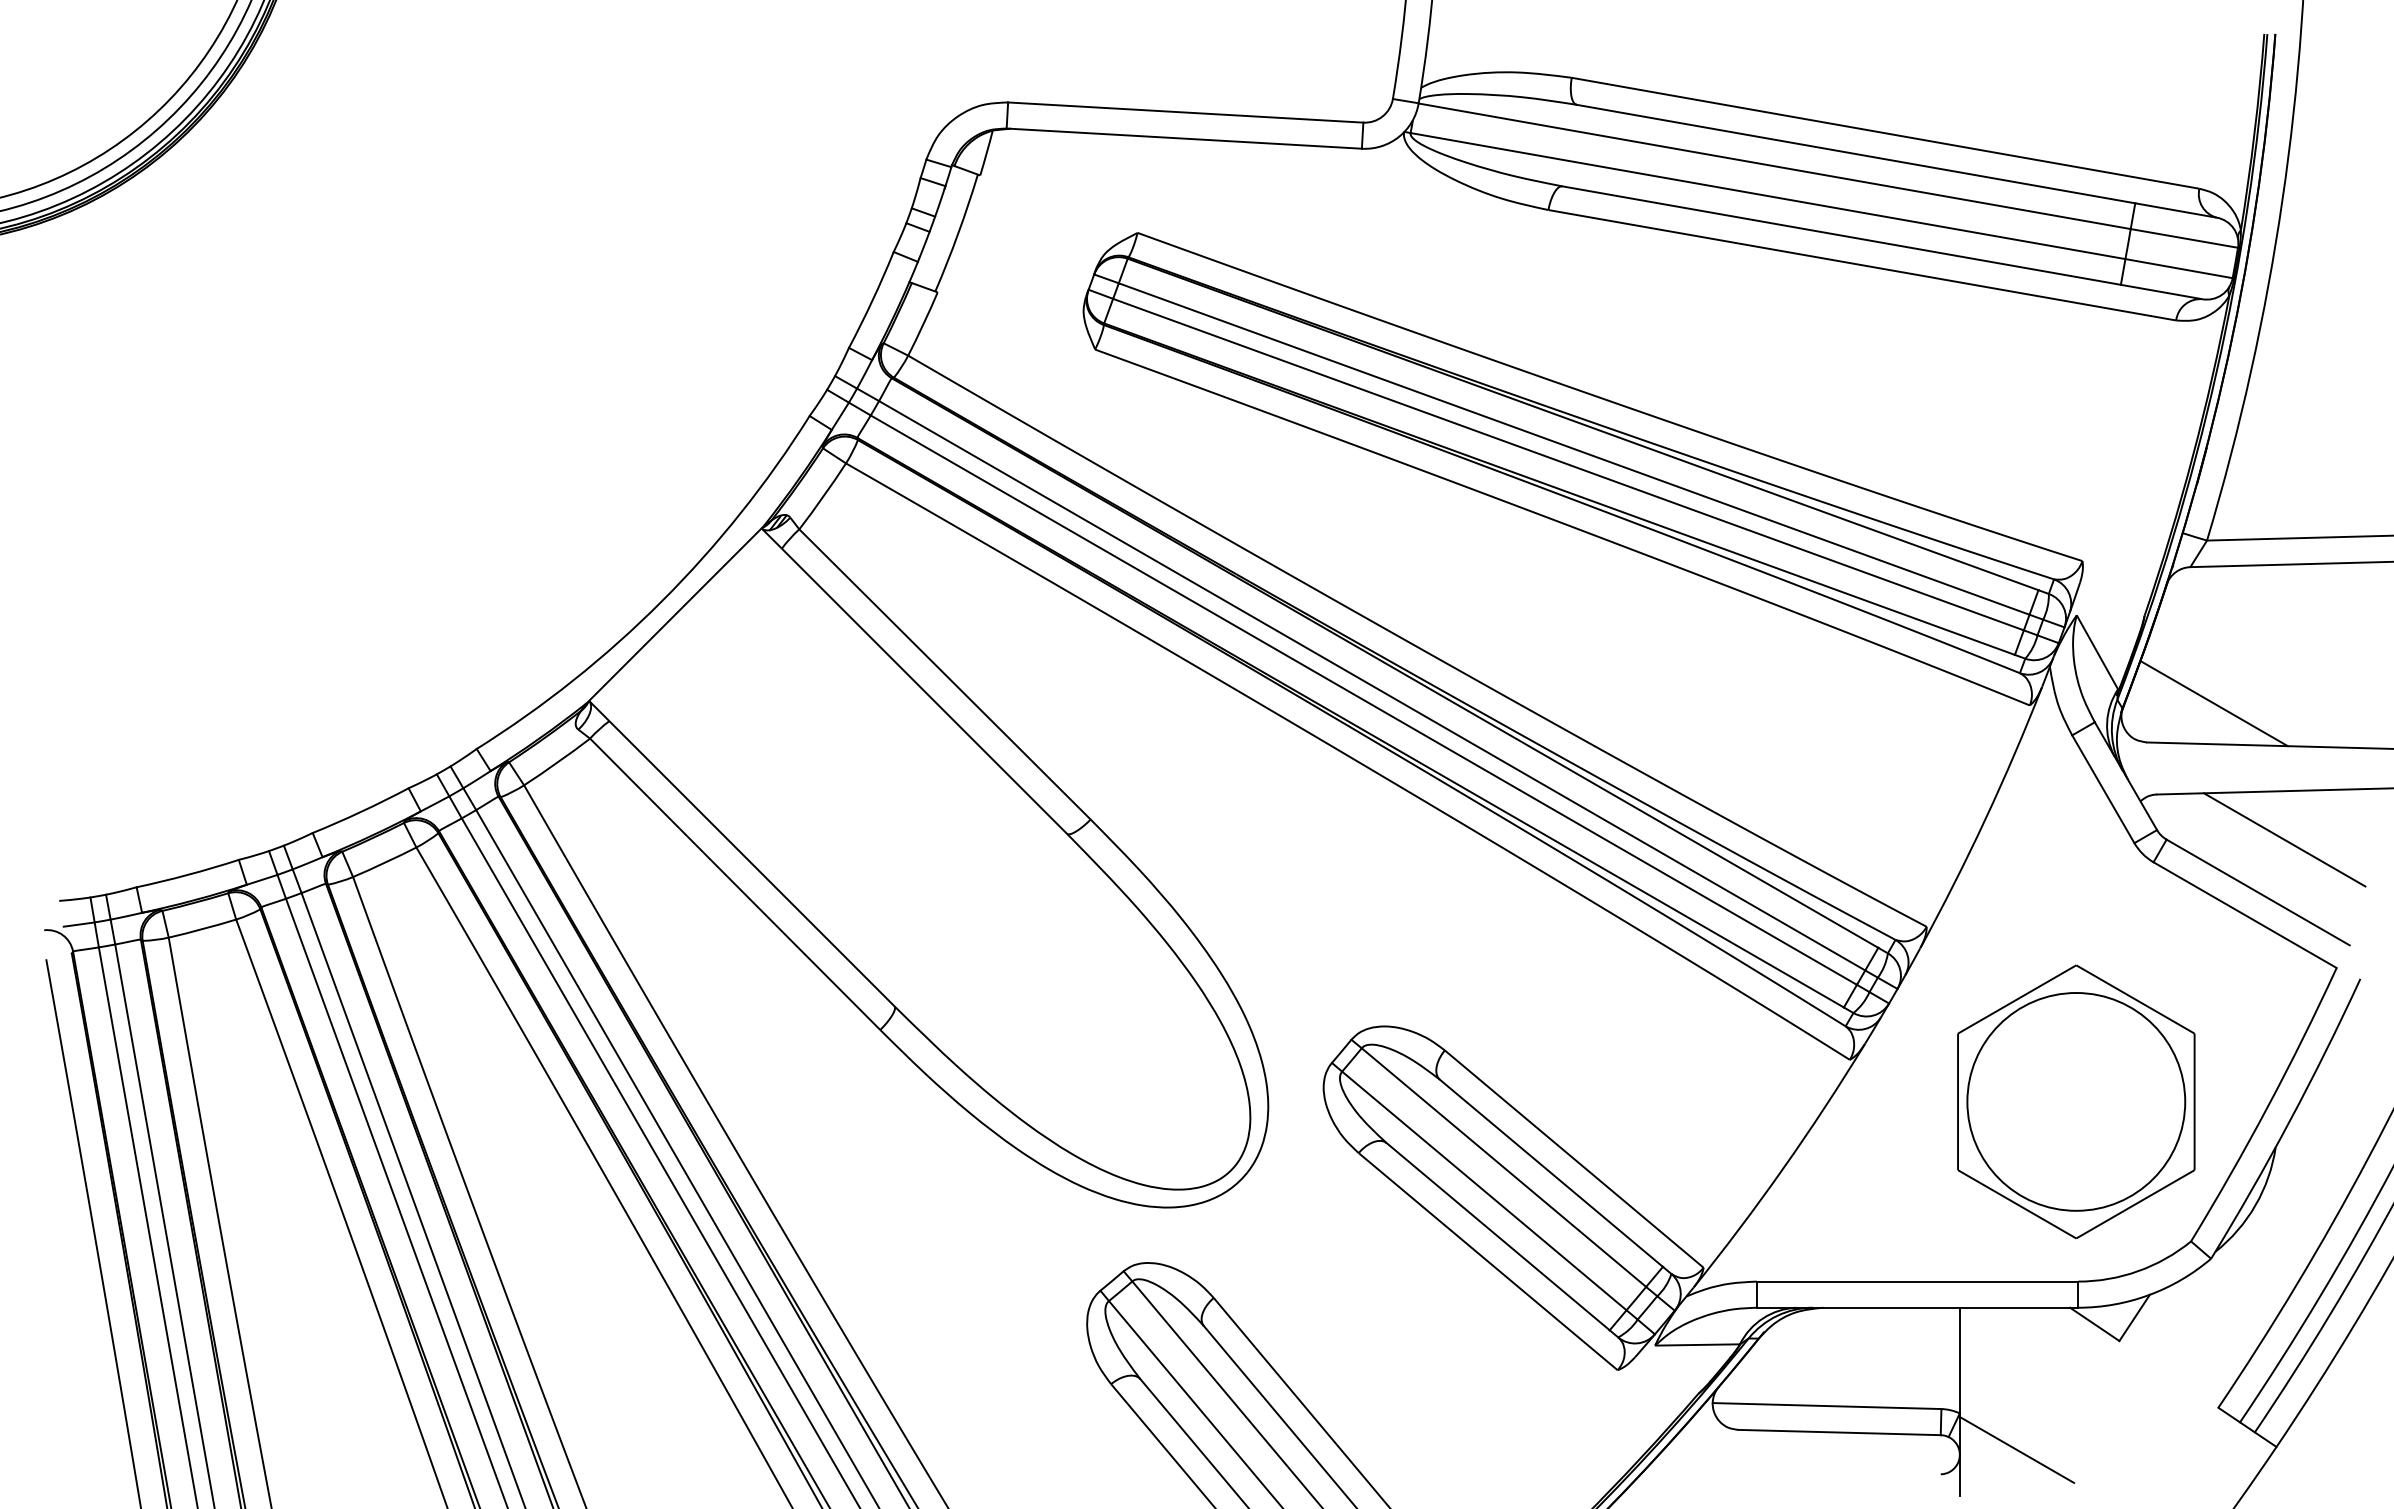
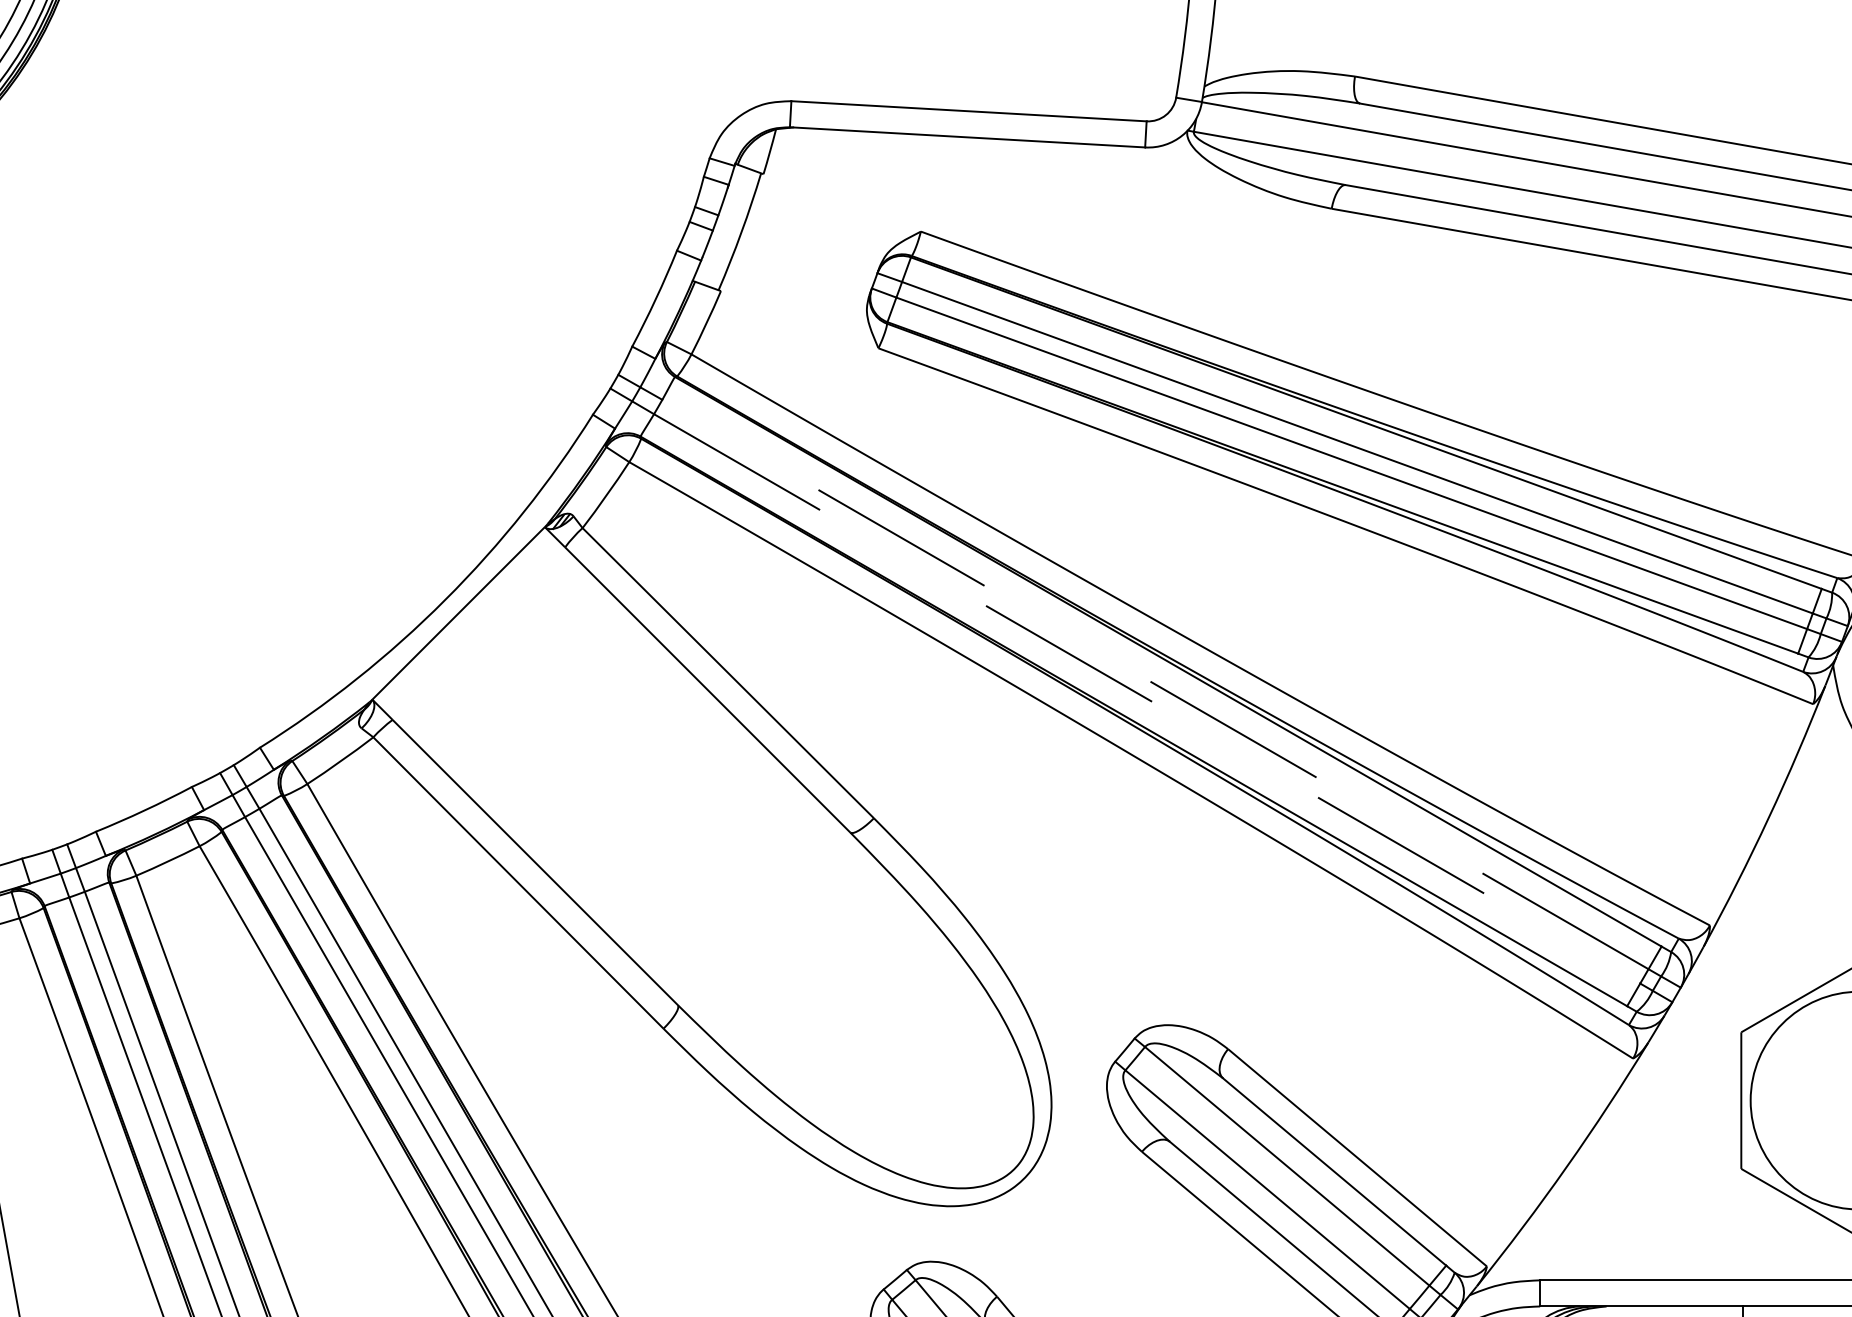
line: (1371, 685) -> (1154, 684), solid -> dashed
line: (1364, 700) -> (1147, 699), solid -> dashed

